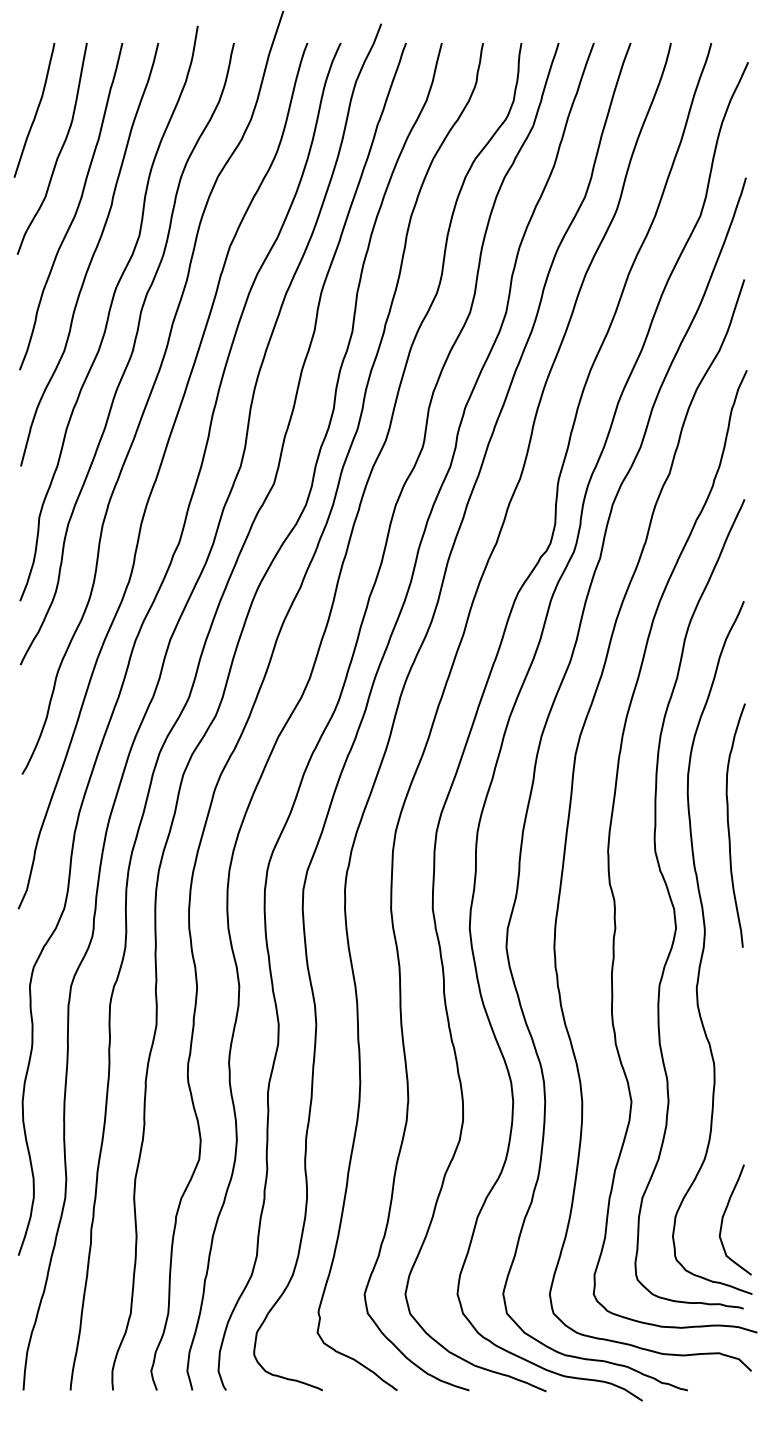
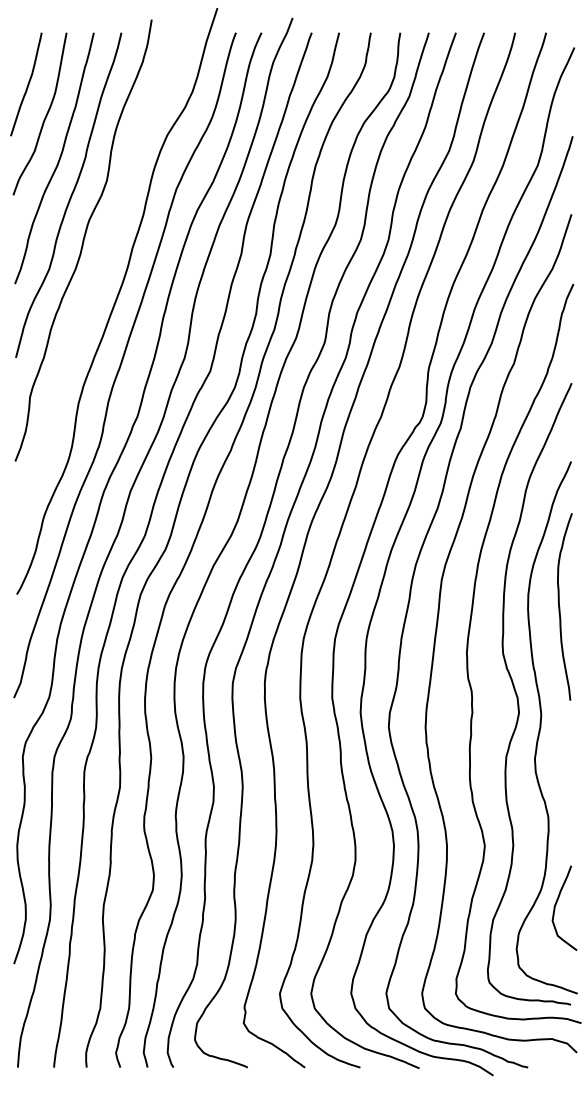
curve: (130, 354) -> (100, 271), removed
curve: (729, 825) -> (560, 606), moved
curve: (724, 1215) -> (556, 904), moved

